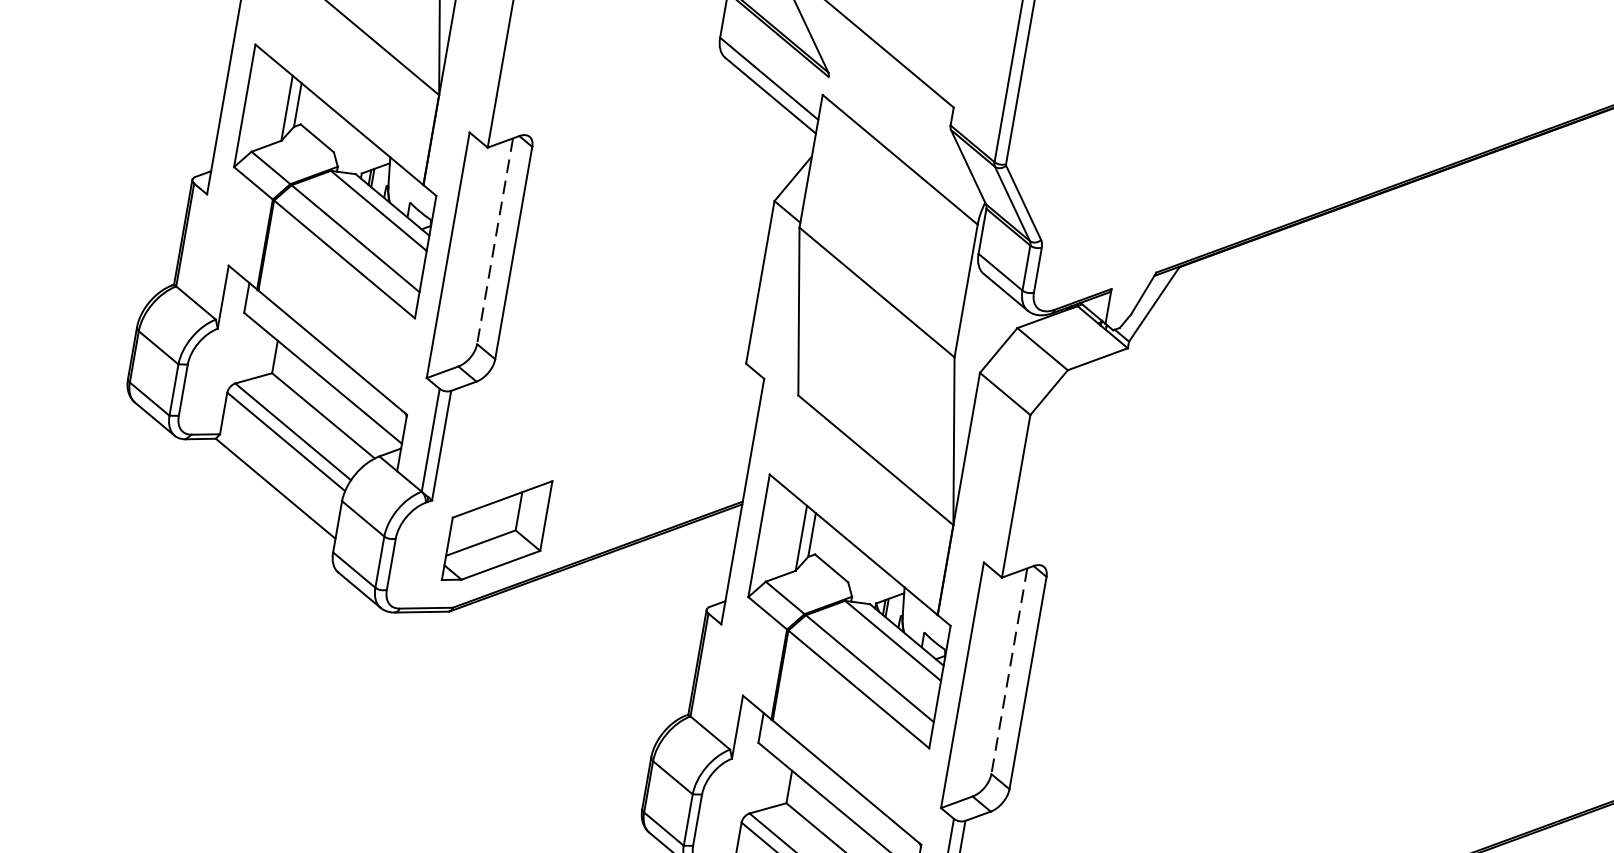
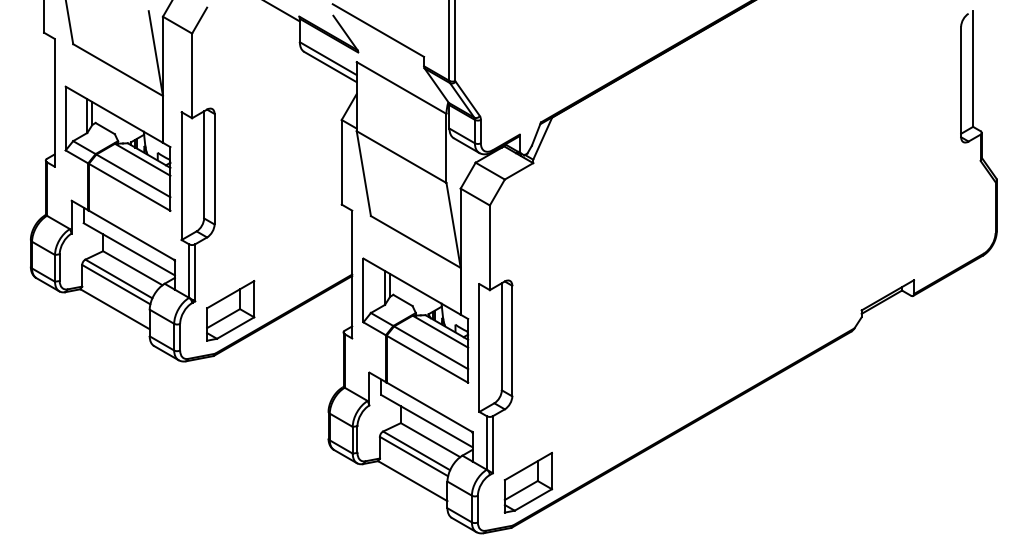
line: (495, 240) -> (204, 164), dashed -> solid
line: (1008, 670) -> (501, 336), dashed -> solid

